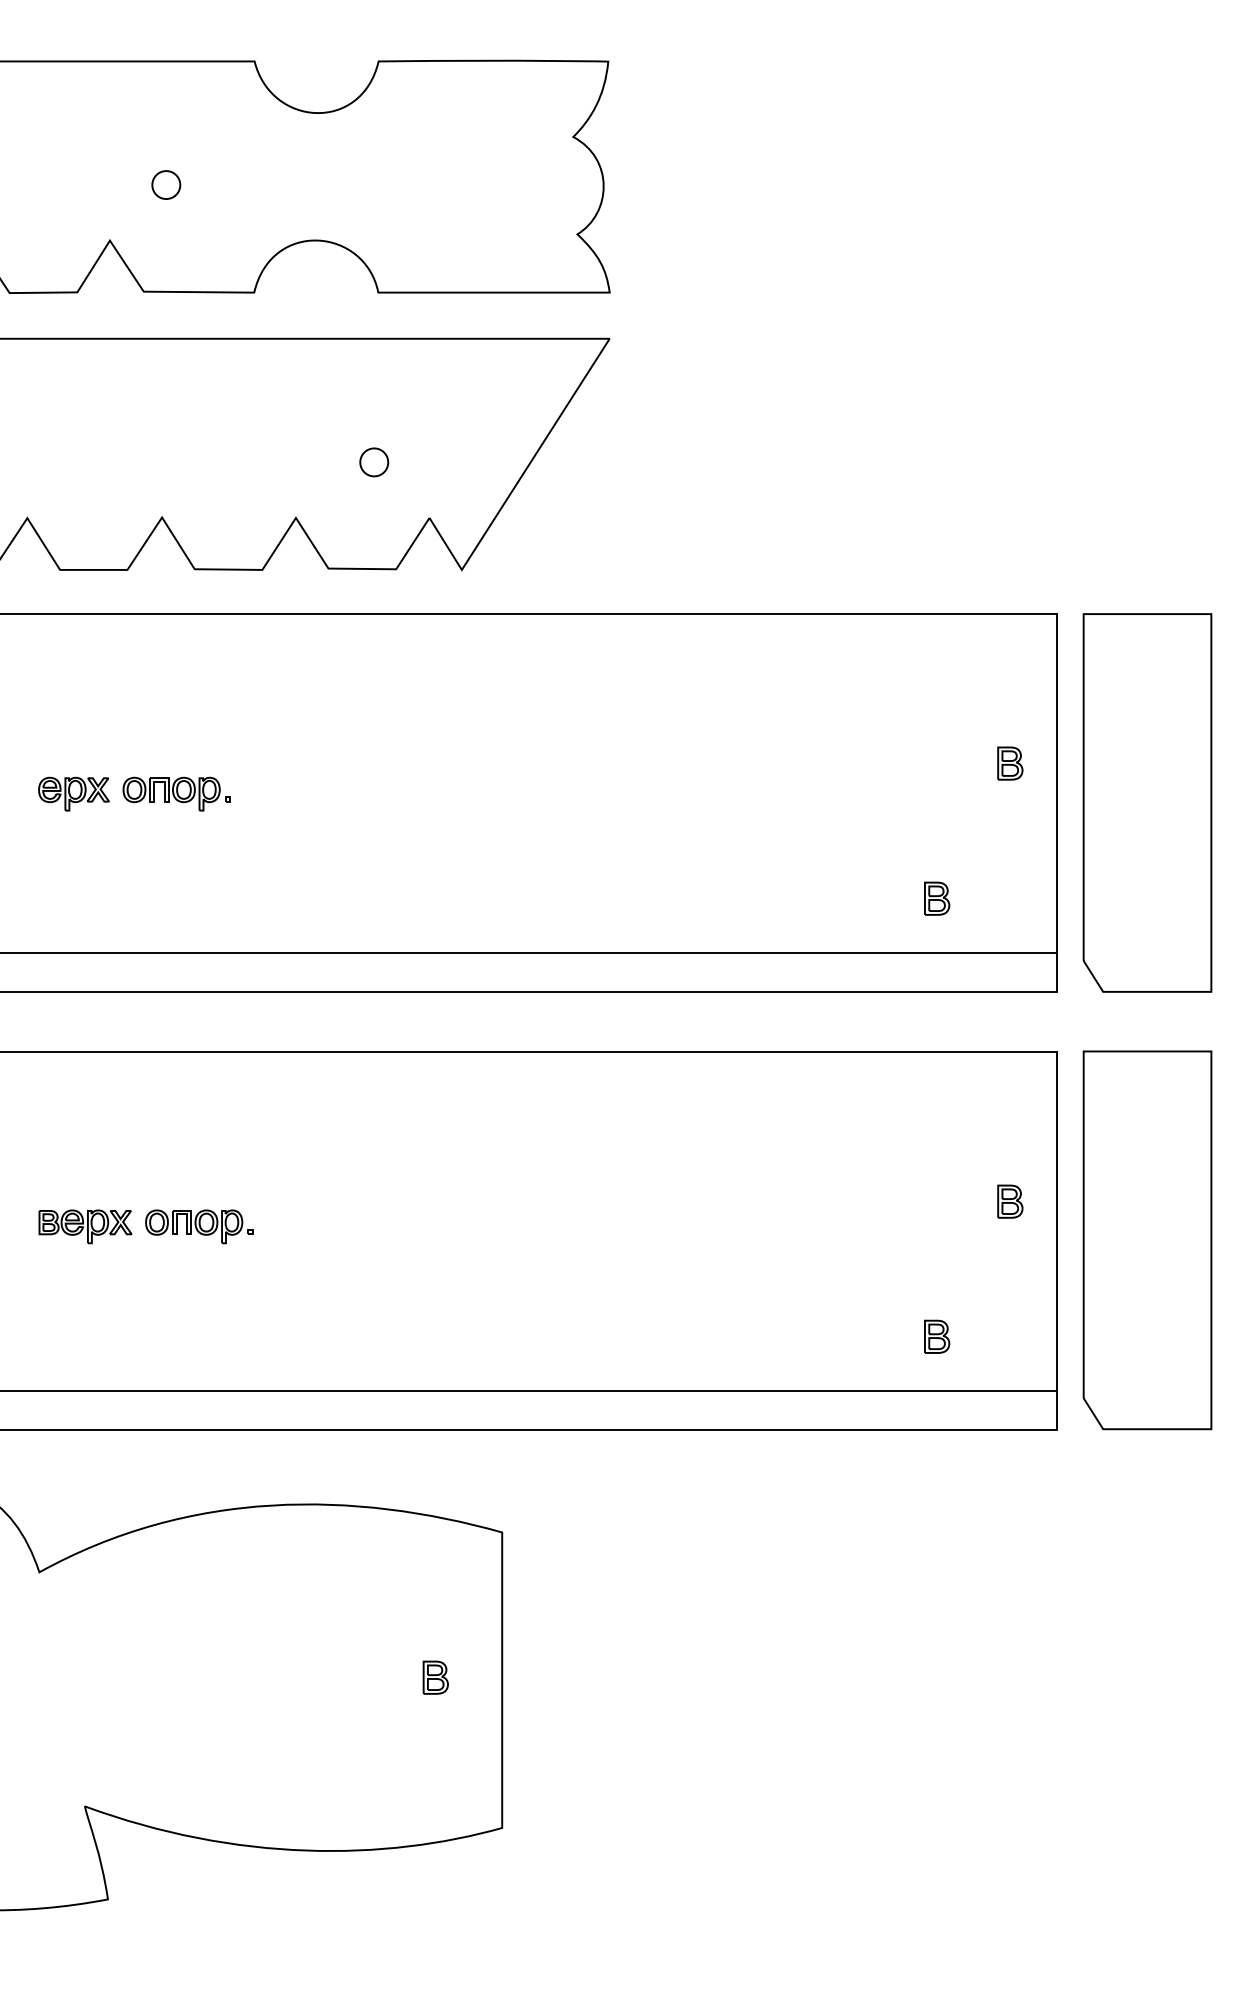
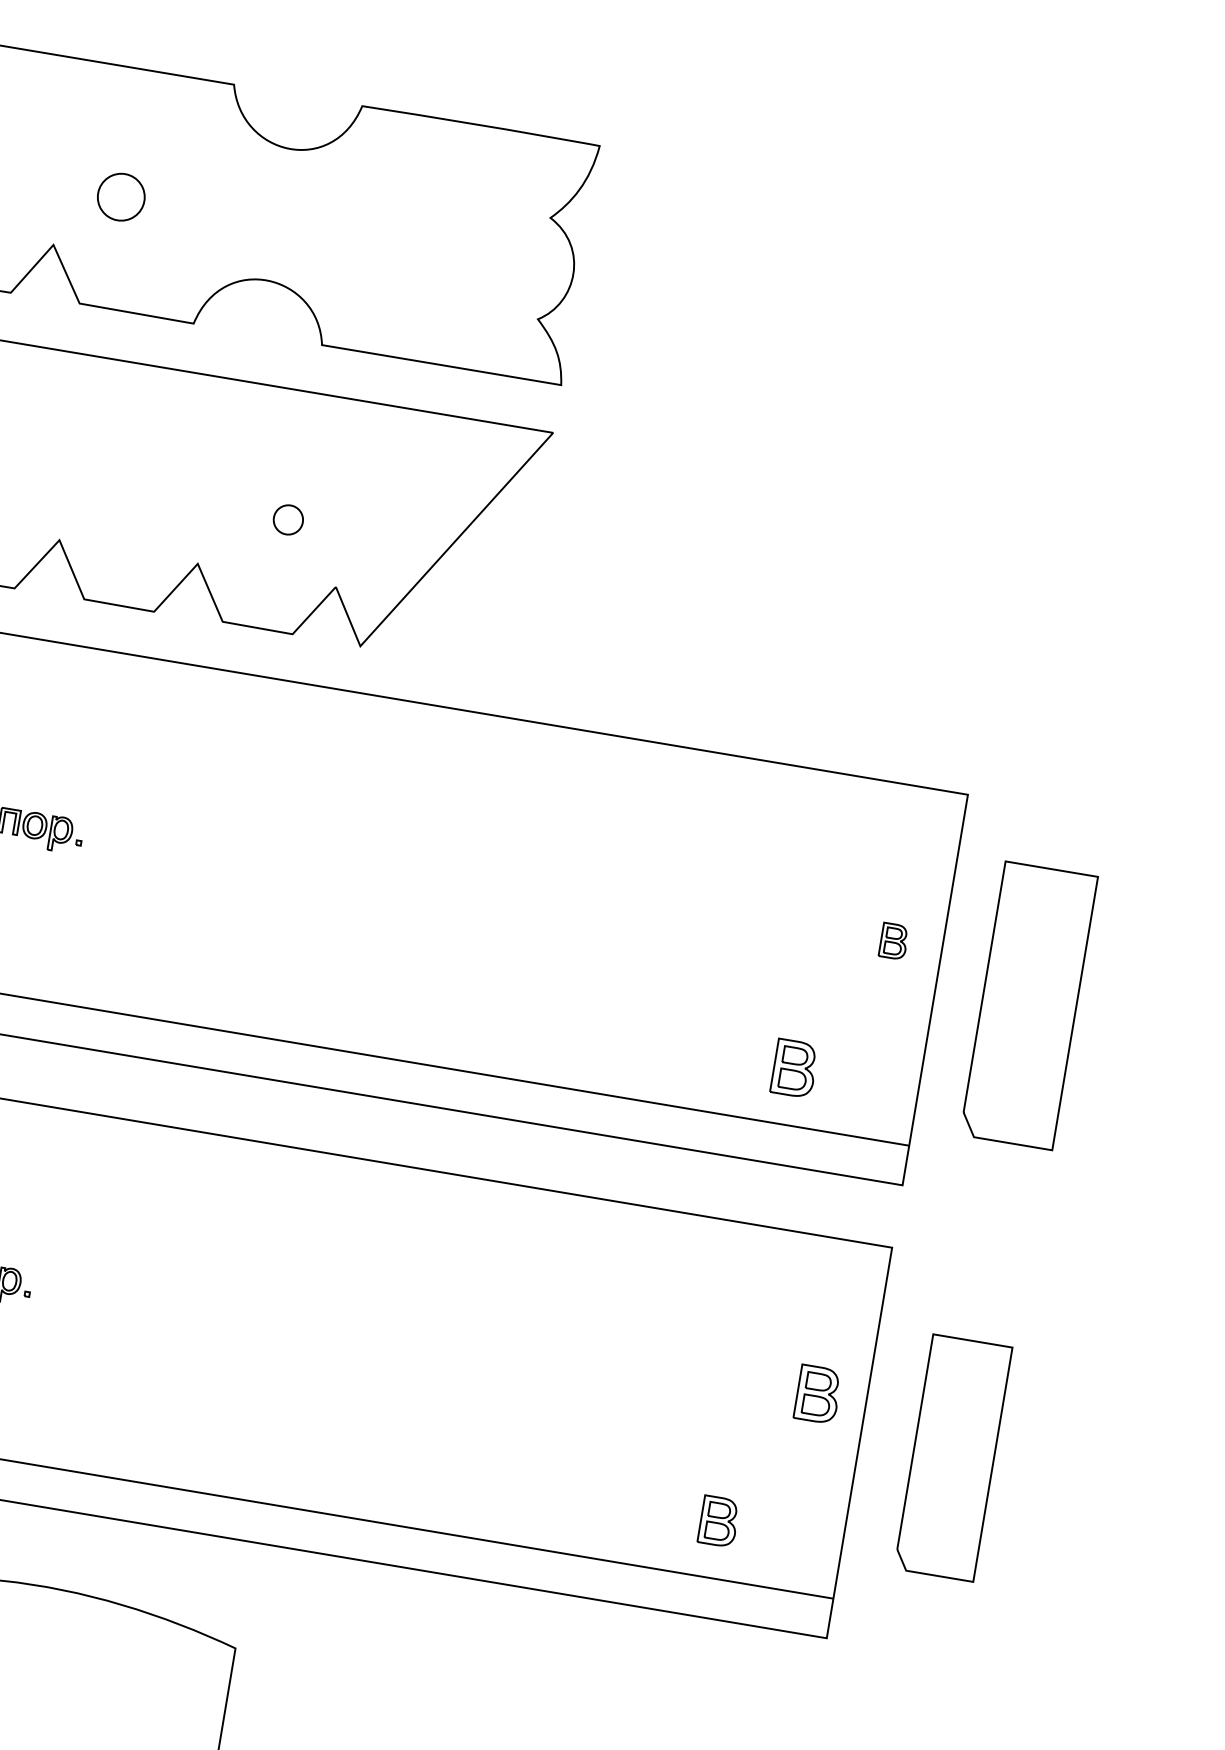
part: (166, 184) -> (121, 196), size x1.6
part: (1147, 802) -> (1029, 1005), size x0.7
part: (937, 898) -> (795, 1068), size x1.6
part: (1010, 1201) -> (818, 1394), size x1.6
part: (1147, 1240) -> (953, 1458), size x0.6
part: (937, 1336) -> (719, 1521), size x1.4

